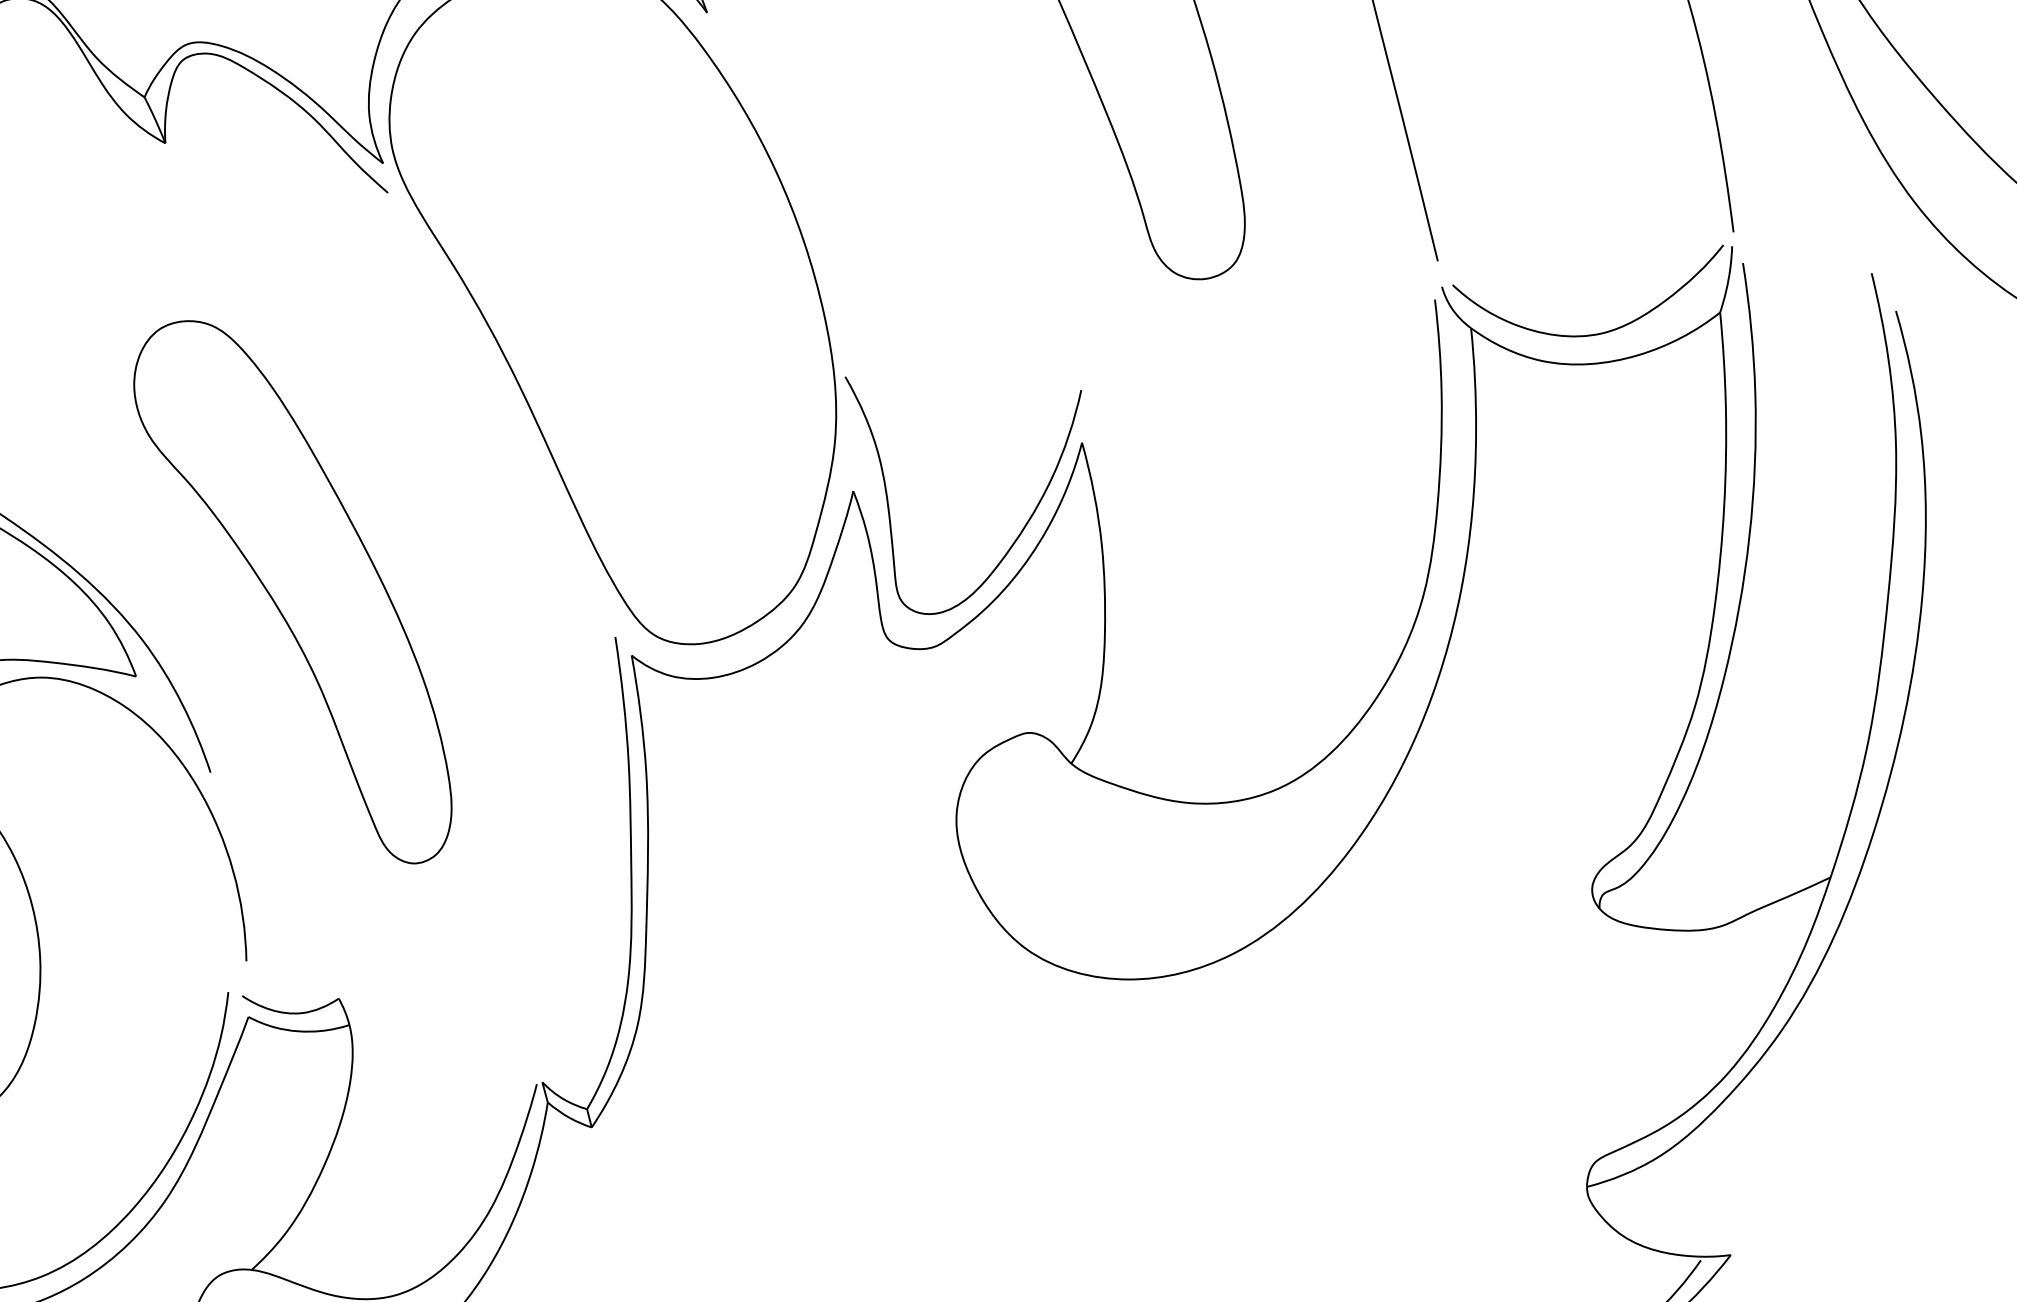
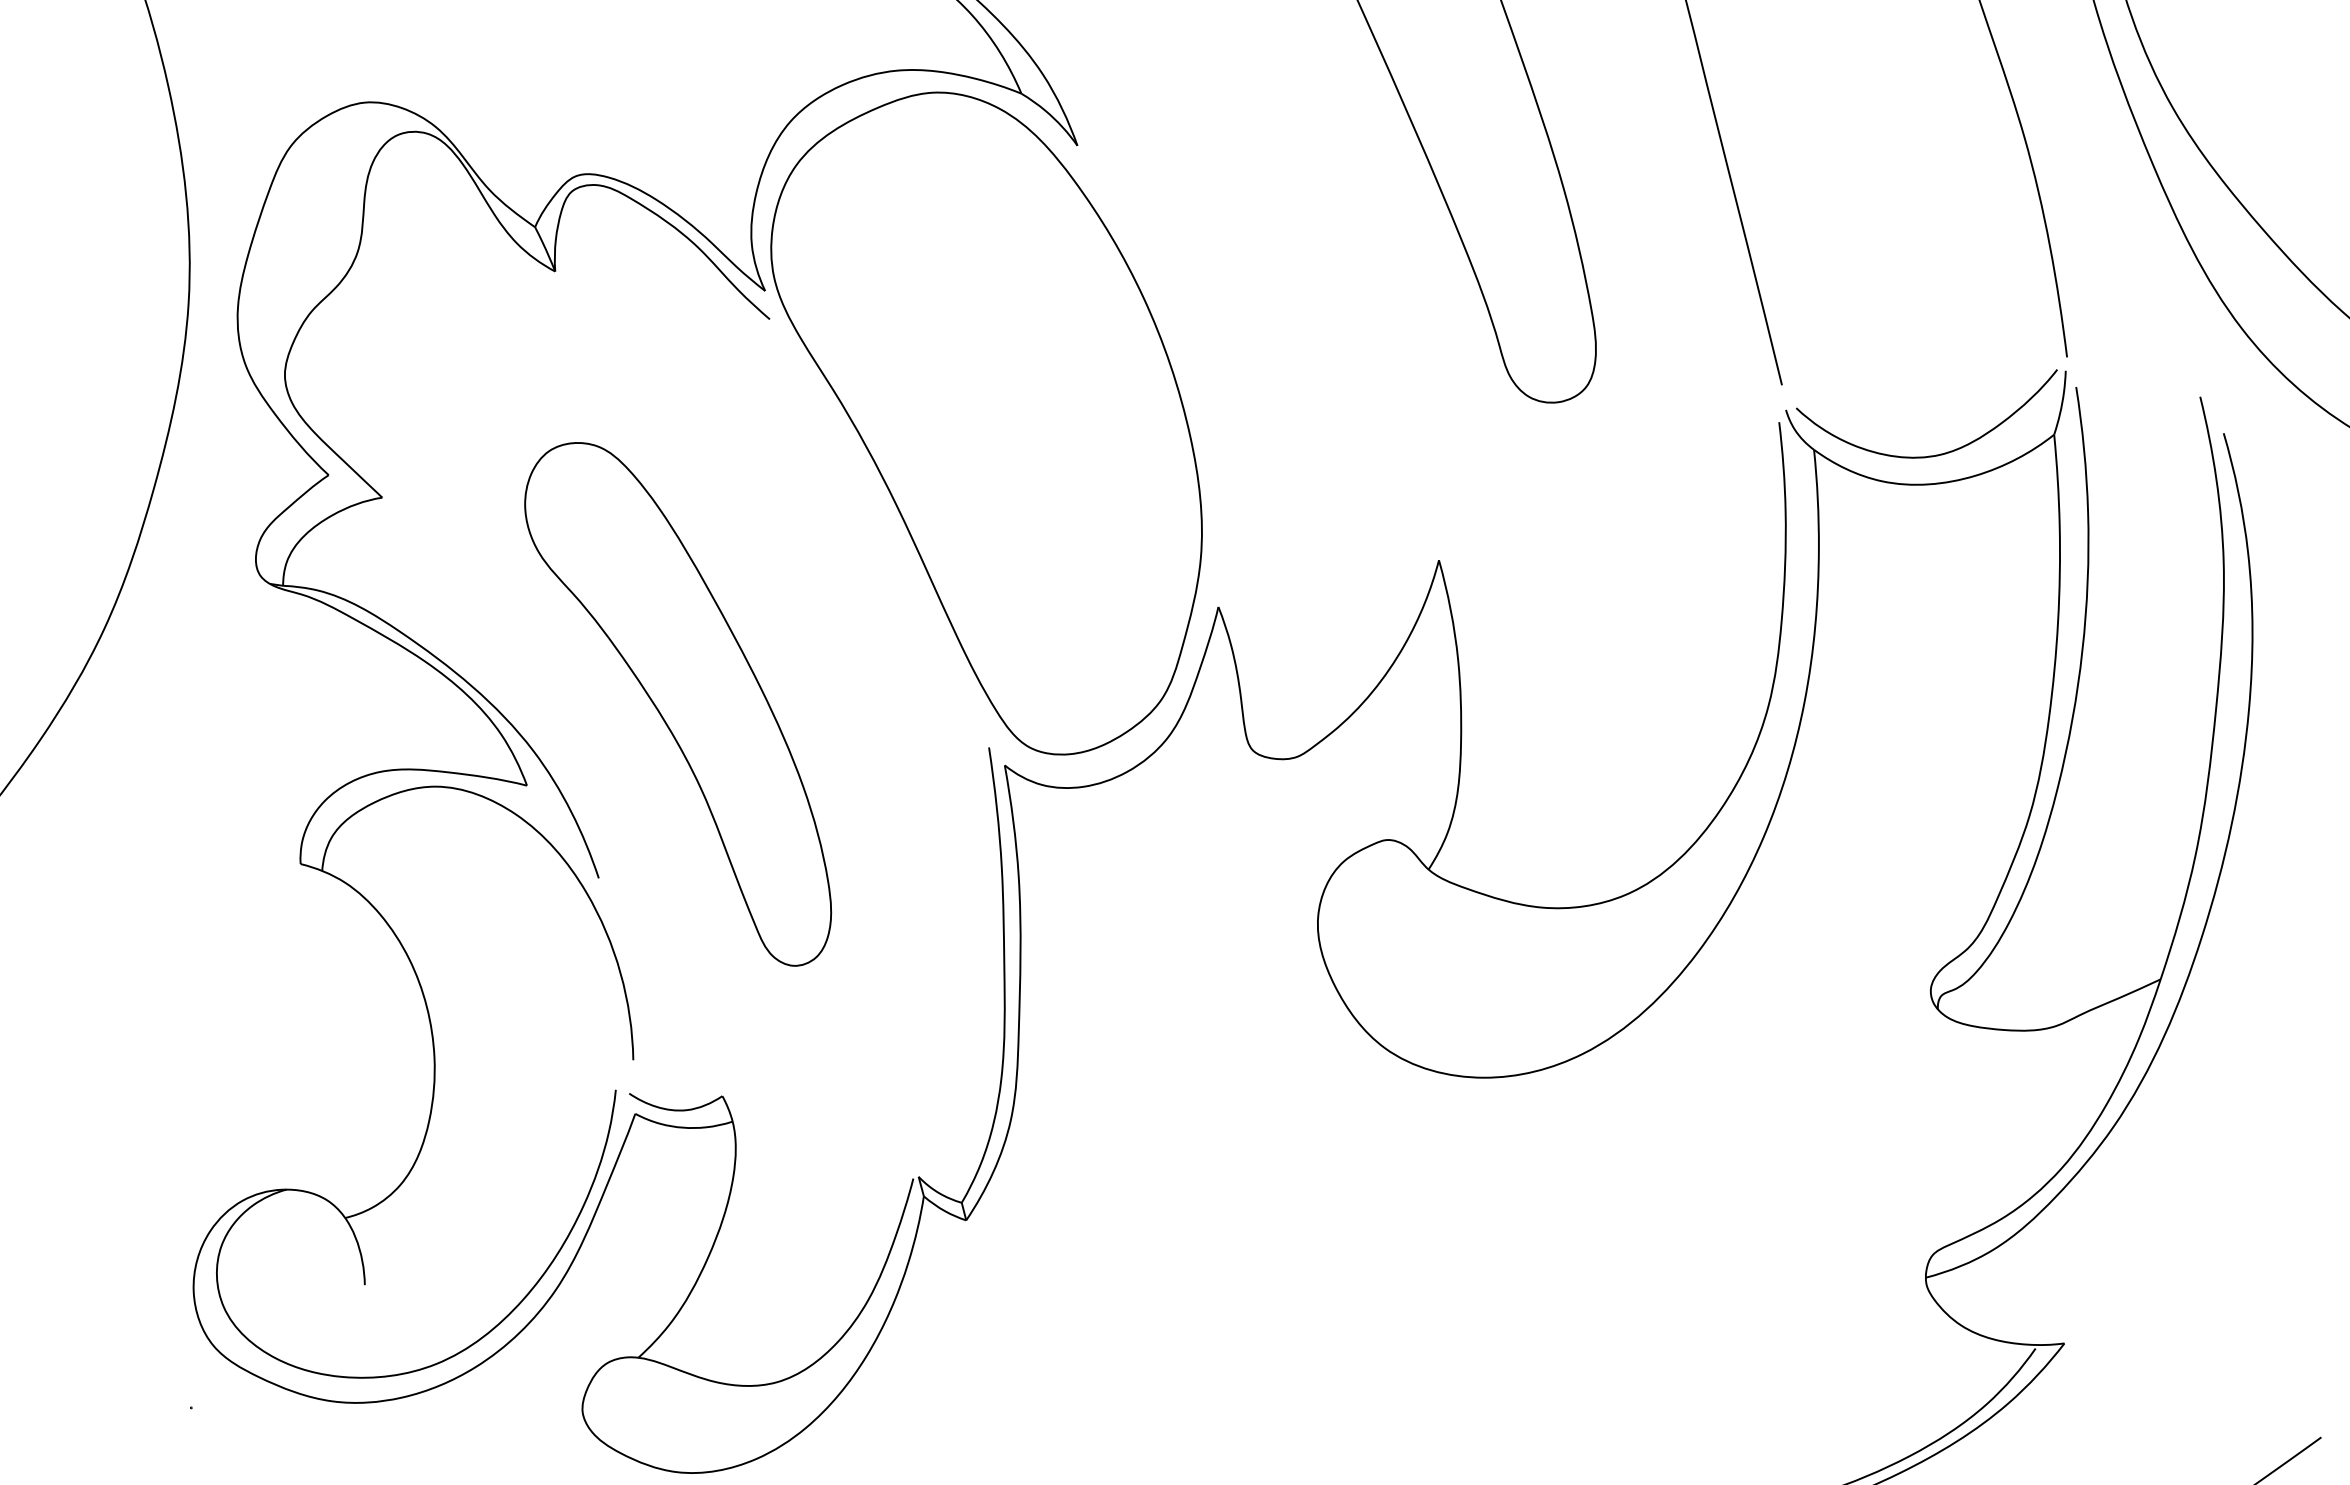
curve: (1021, 530) -> (1380, 644), removed

